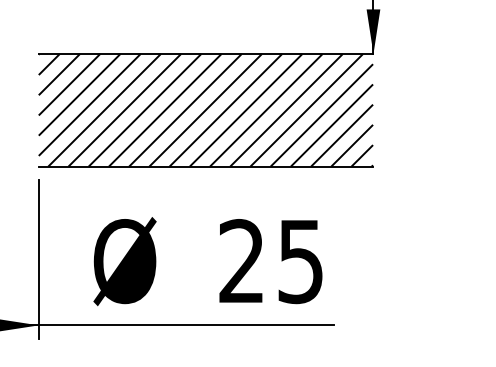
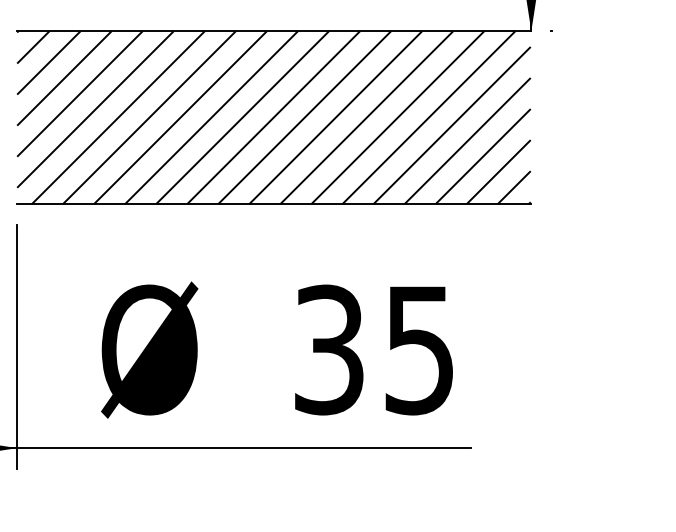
text: (241, 261) -> (328, 349), 25 -> 35

